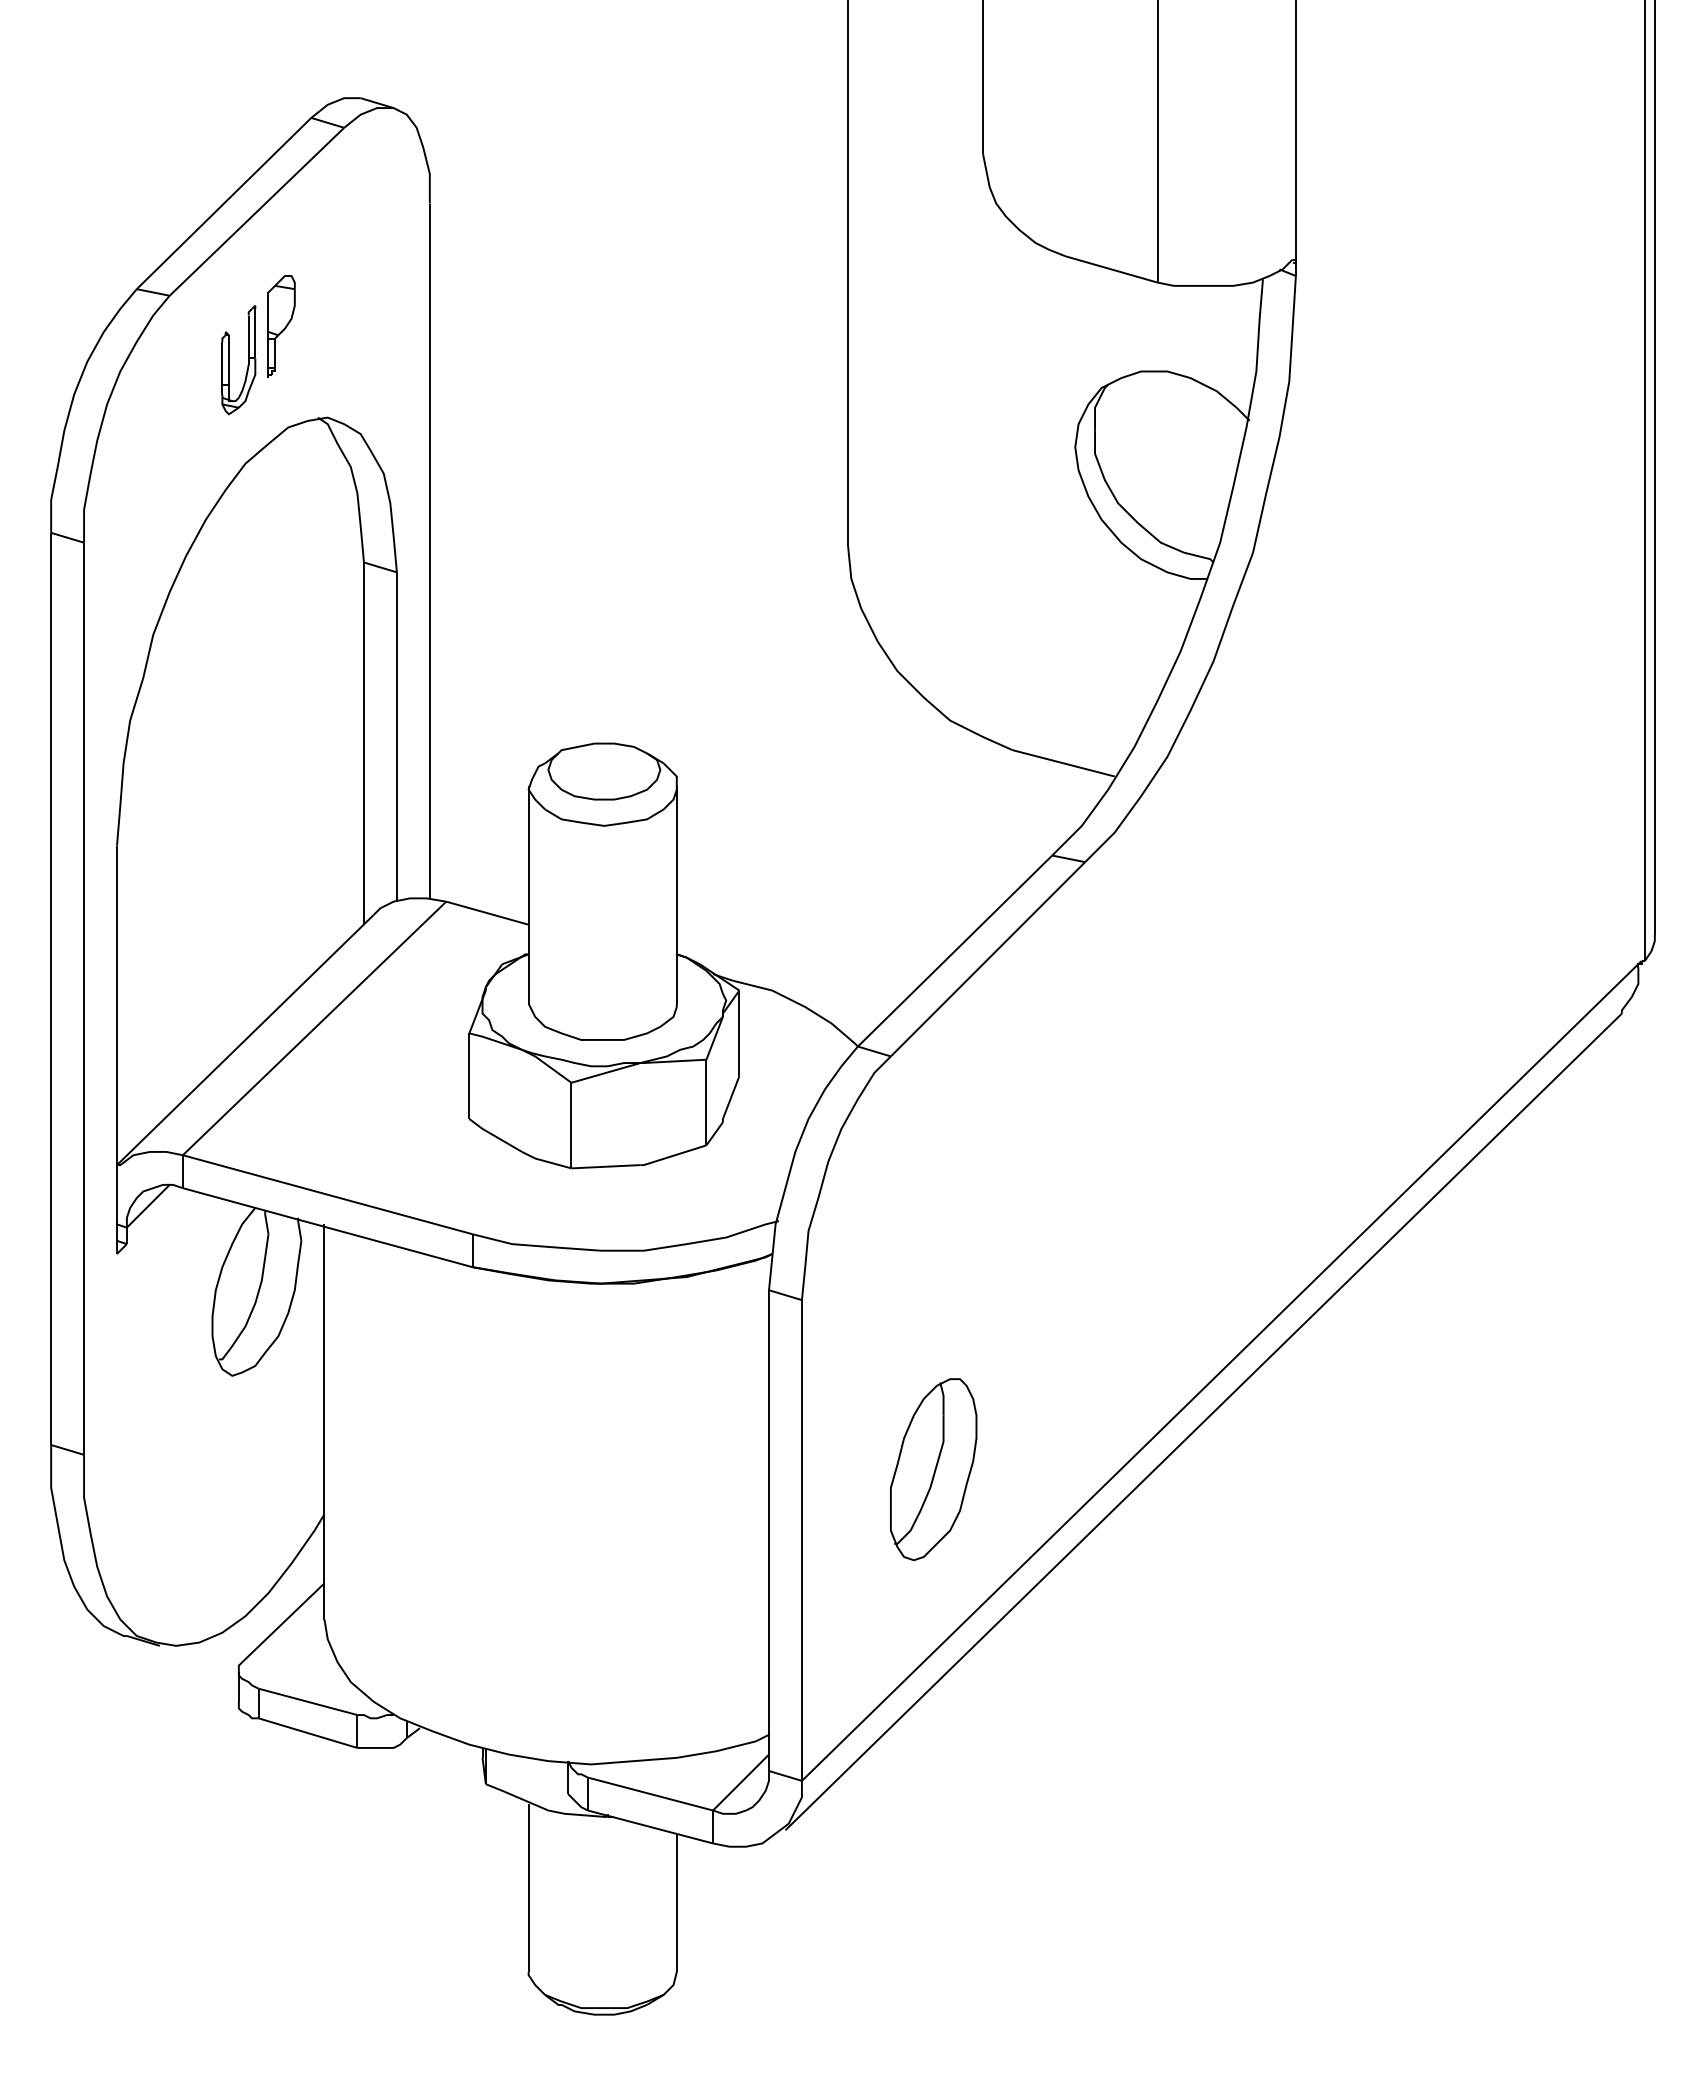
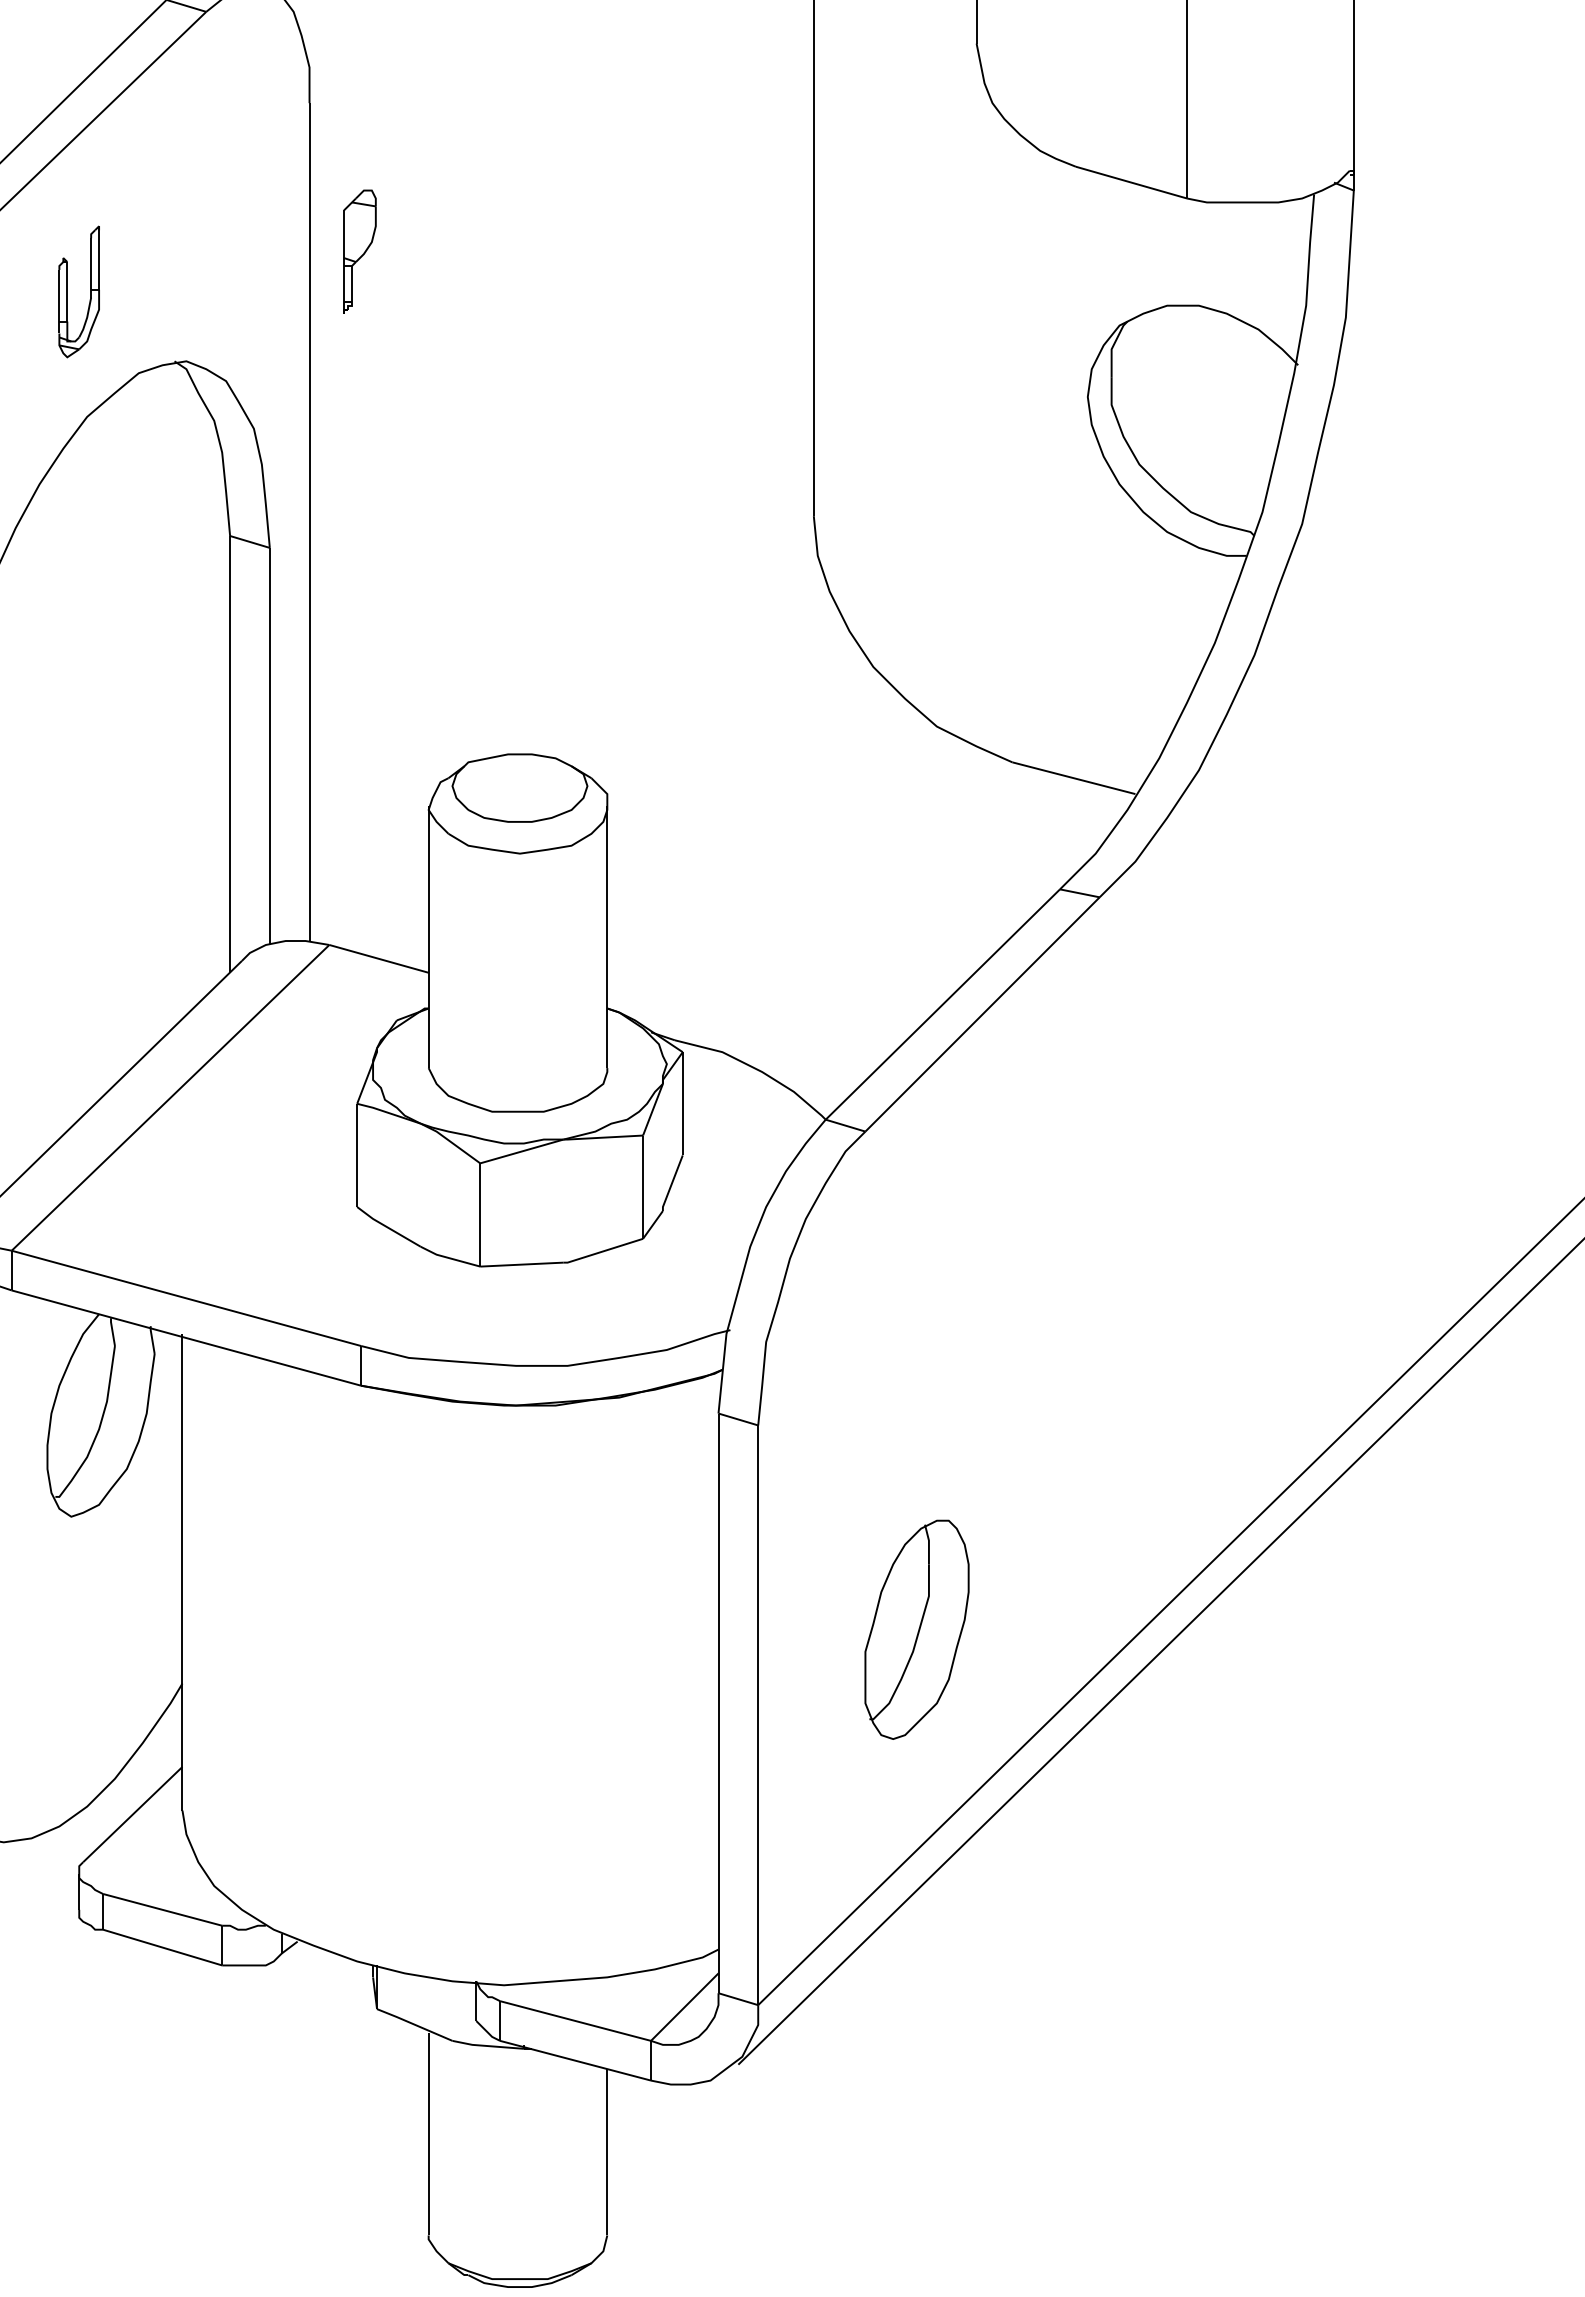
part: (281, 326) -> (359, 251), moved

